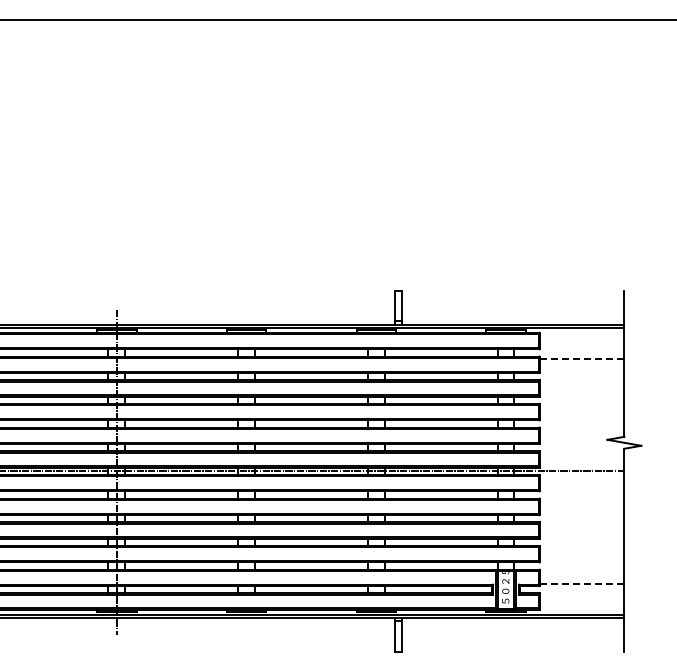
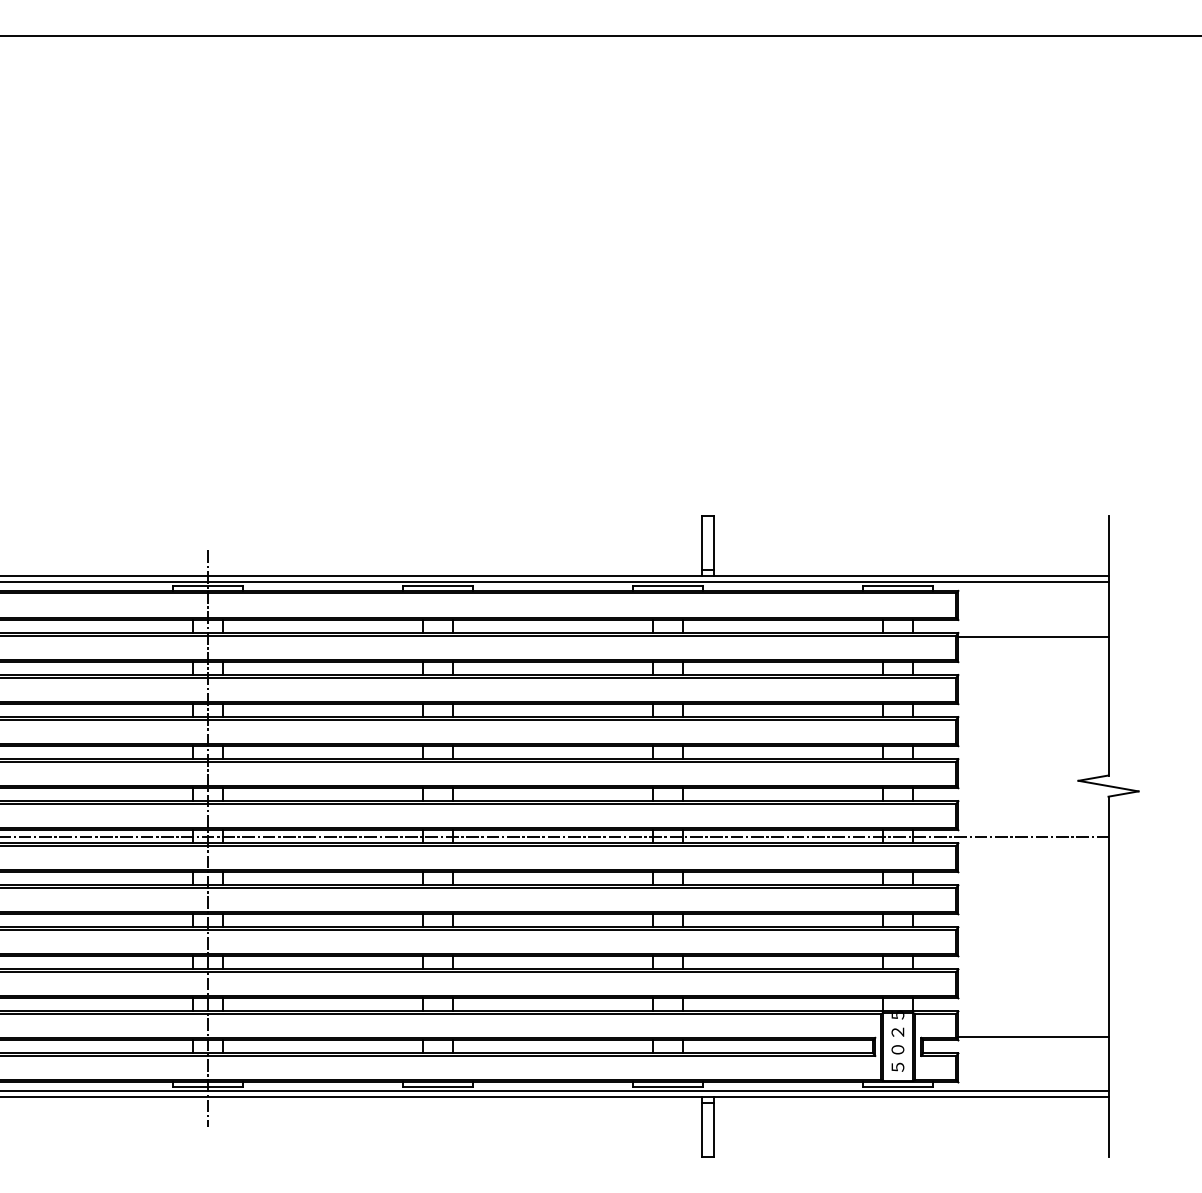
line: (582, 358) -> (1034, 636), dashed -> solid
line: (582, 584) -> (1034, 1037), dashed -> solid

